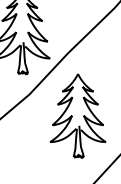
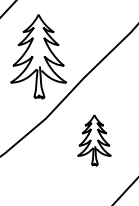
part: (78, 116) -> (94, 140), size x0.6

